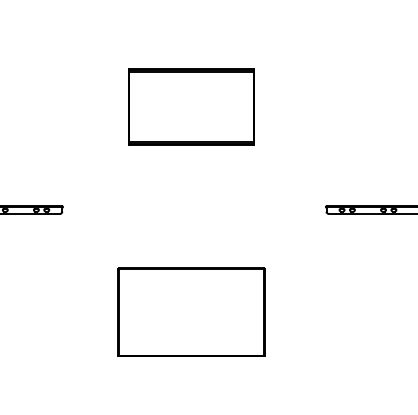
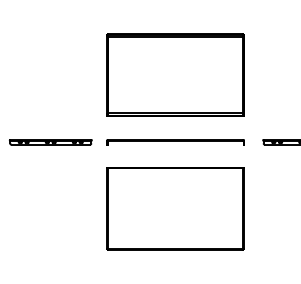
part: (191, 106) -> (175, 74), size x1.67
part: (191, 210) -> (175, 142), added
part: (191, 311) -> (175, 208), size x1.43

